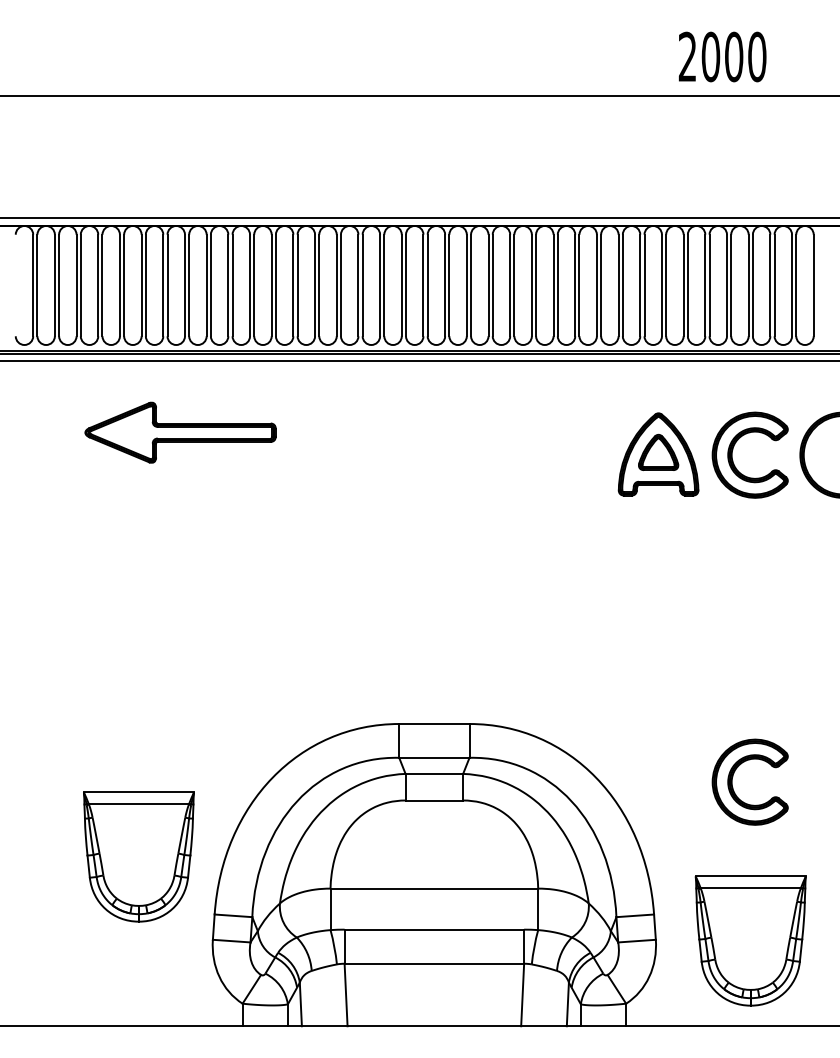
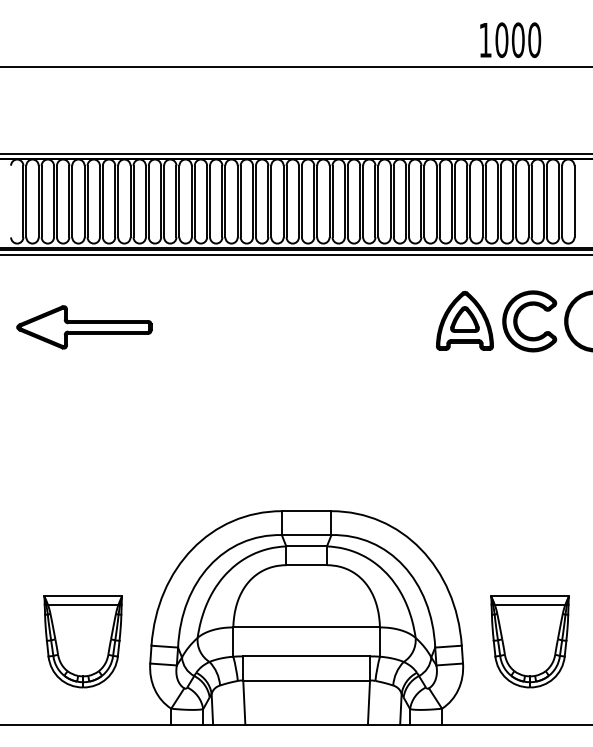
text: (686, 56) -> (484, 39), 2000 -> 1000
part: (180, 432) -> (84, 327), moved
part: (733, 776) -> (517, 548), removed
part: (138, 856) -> (82, 641), moved
part: (750, 940) -> (529, 641), moved

